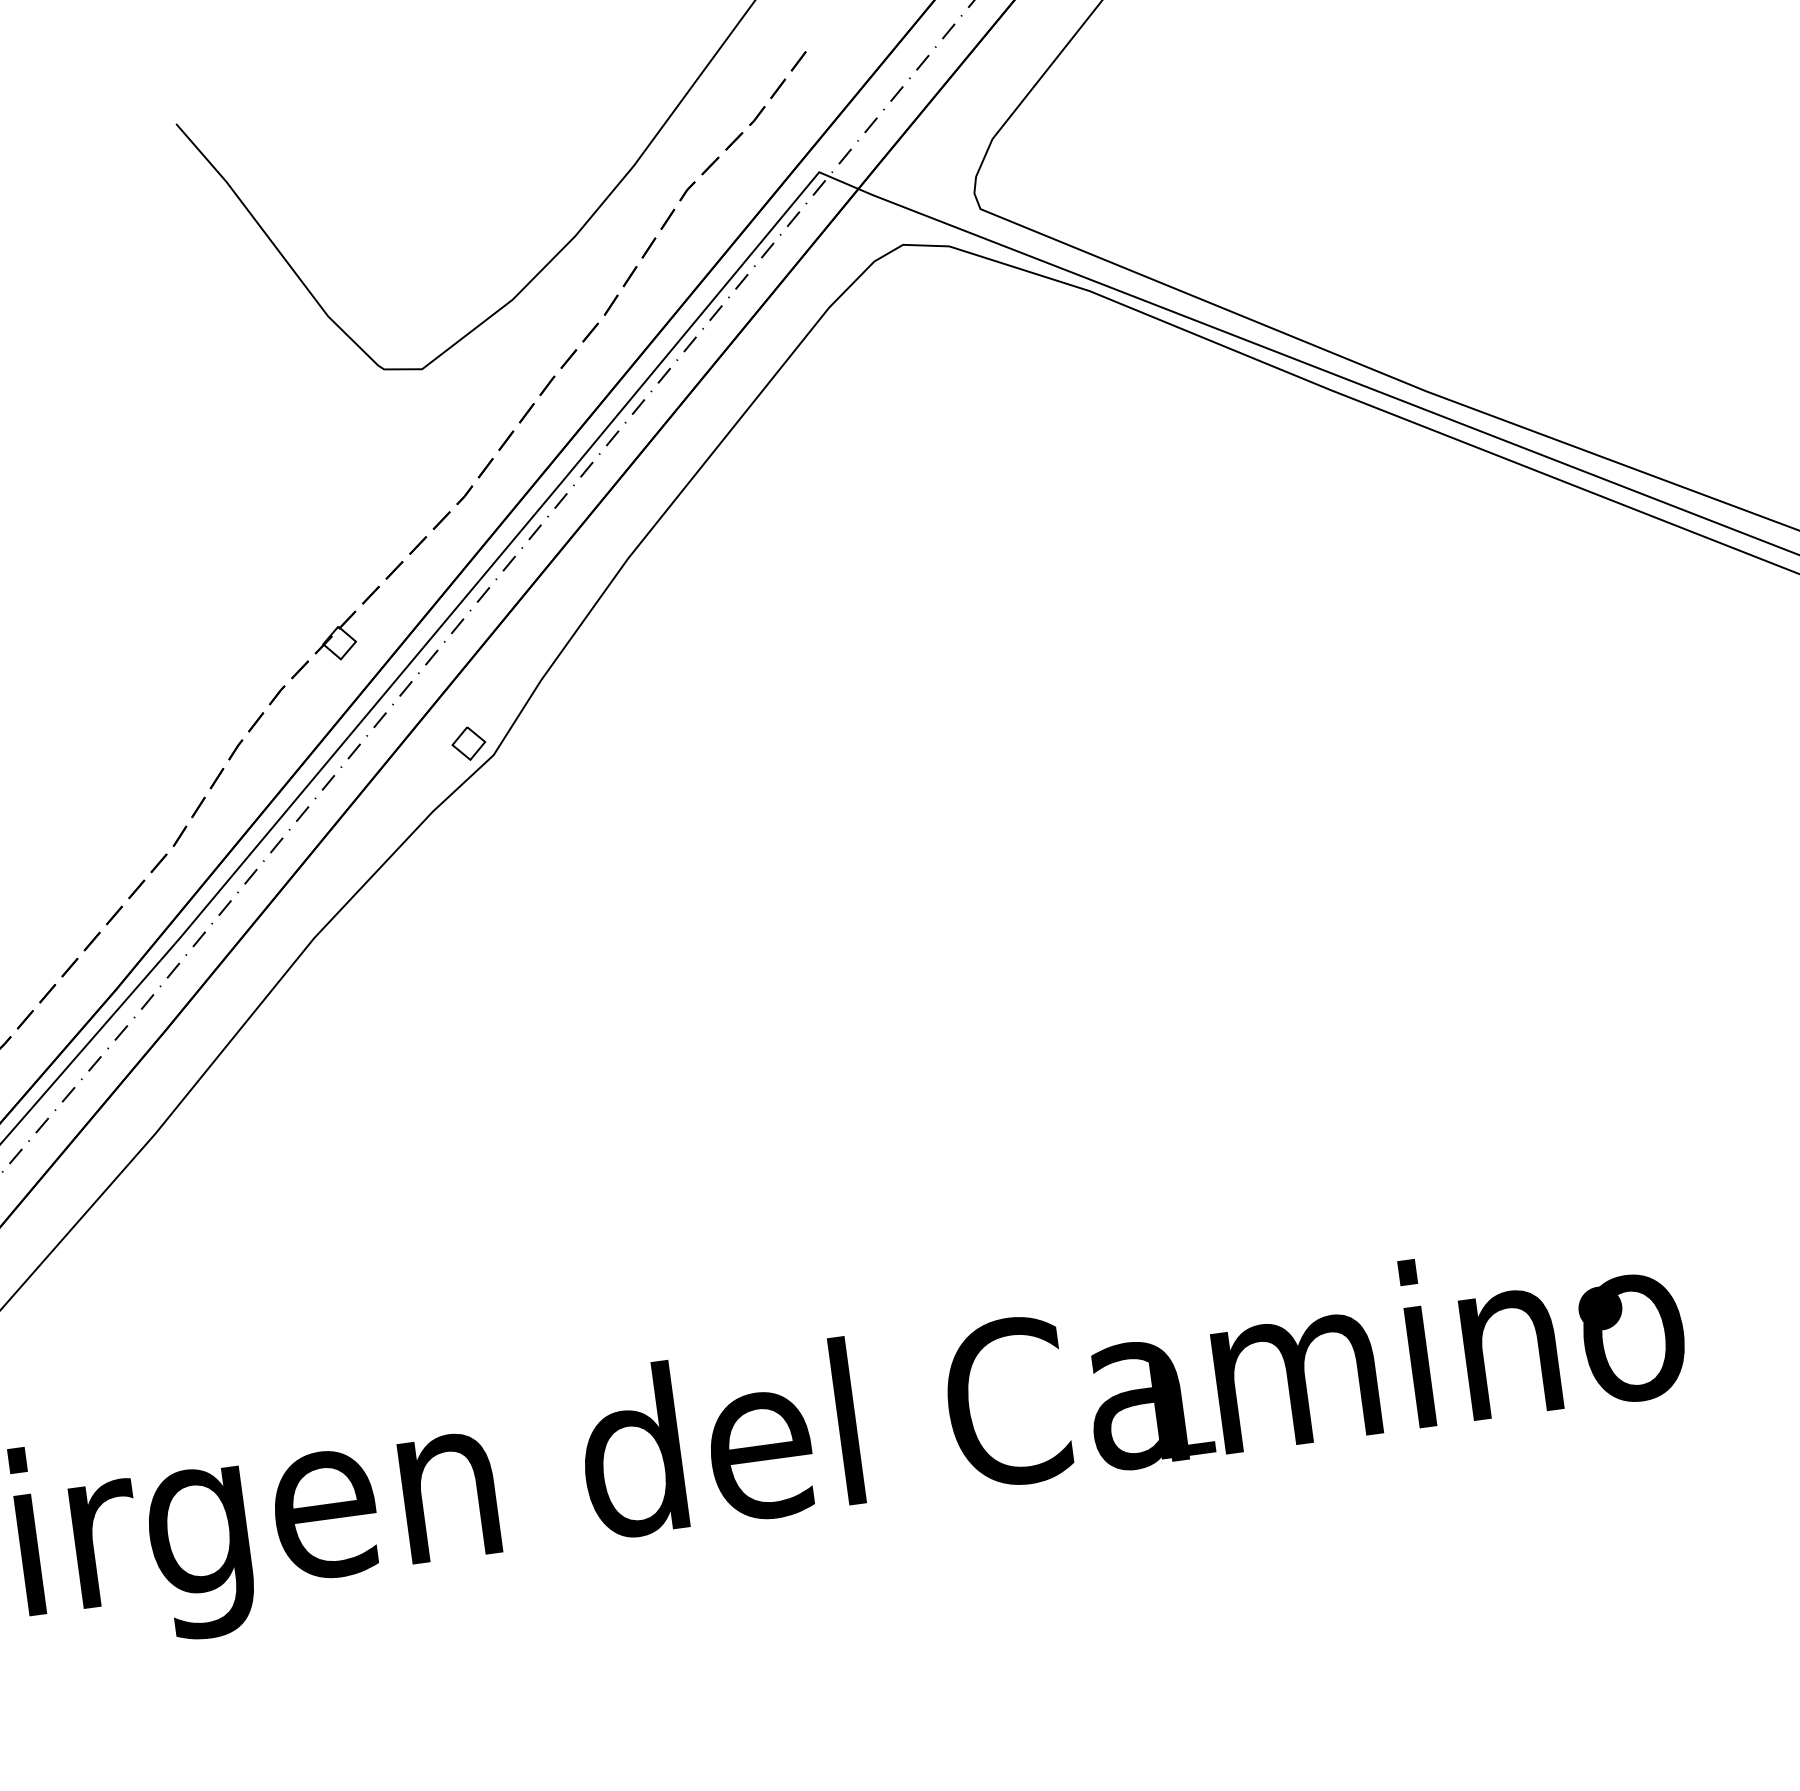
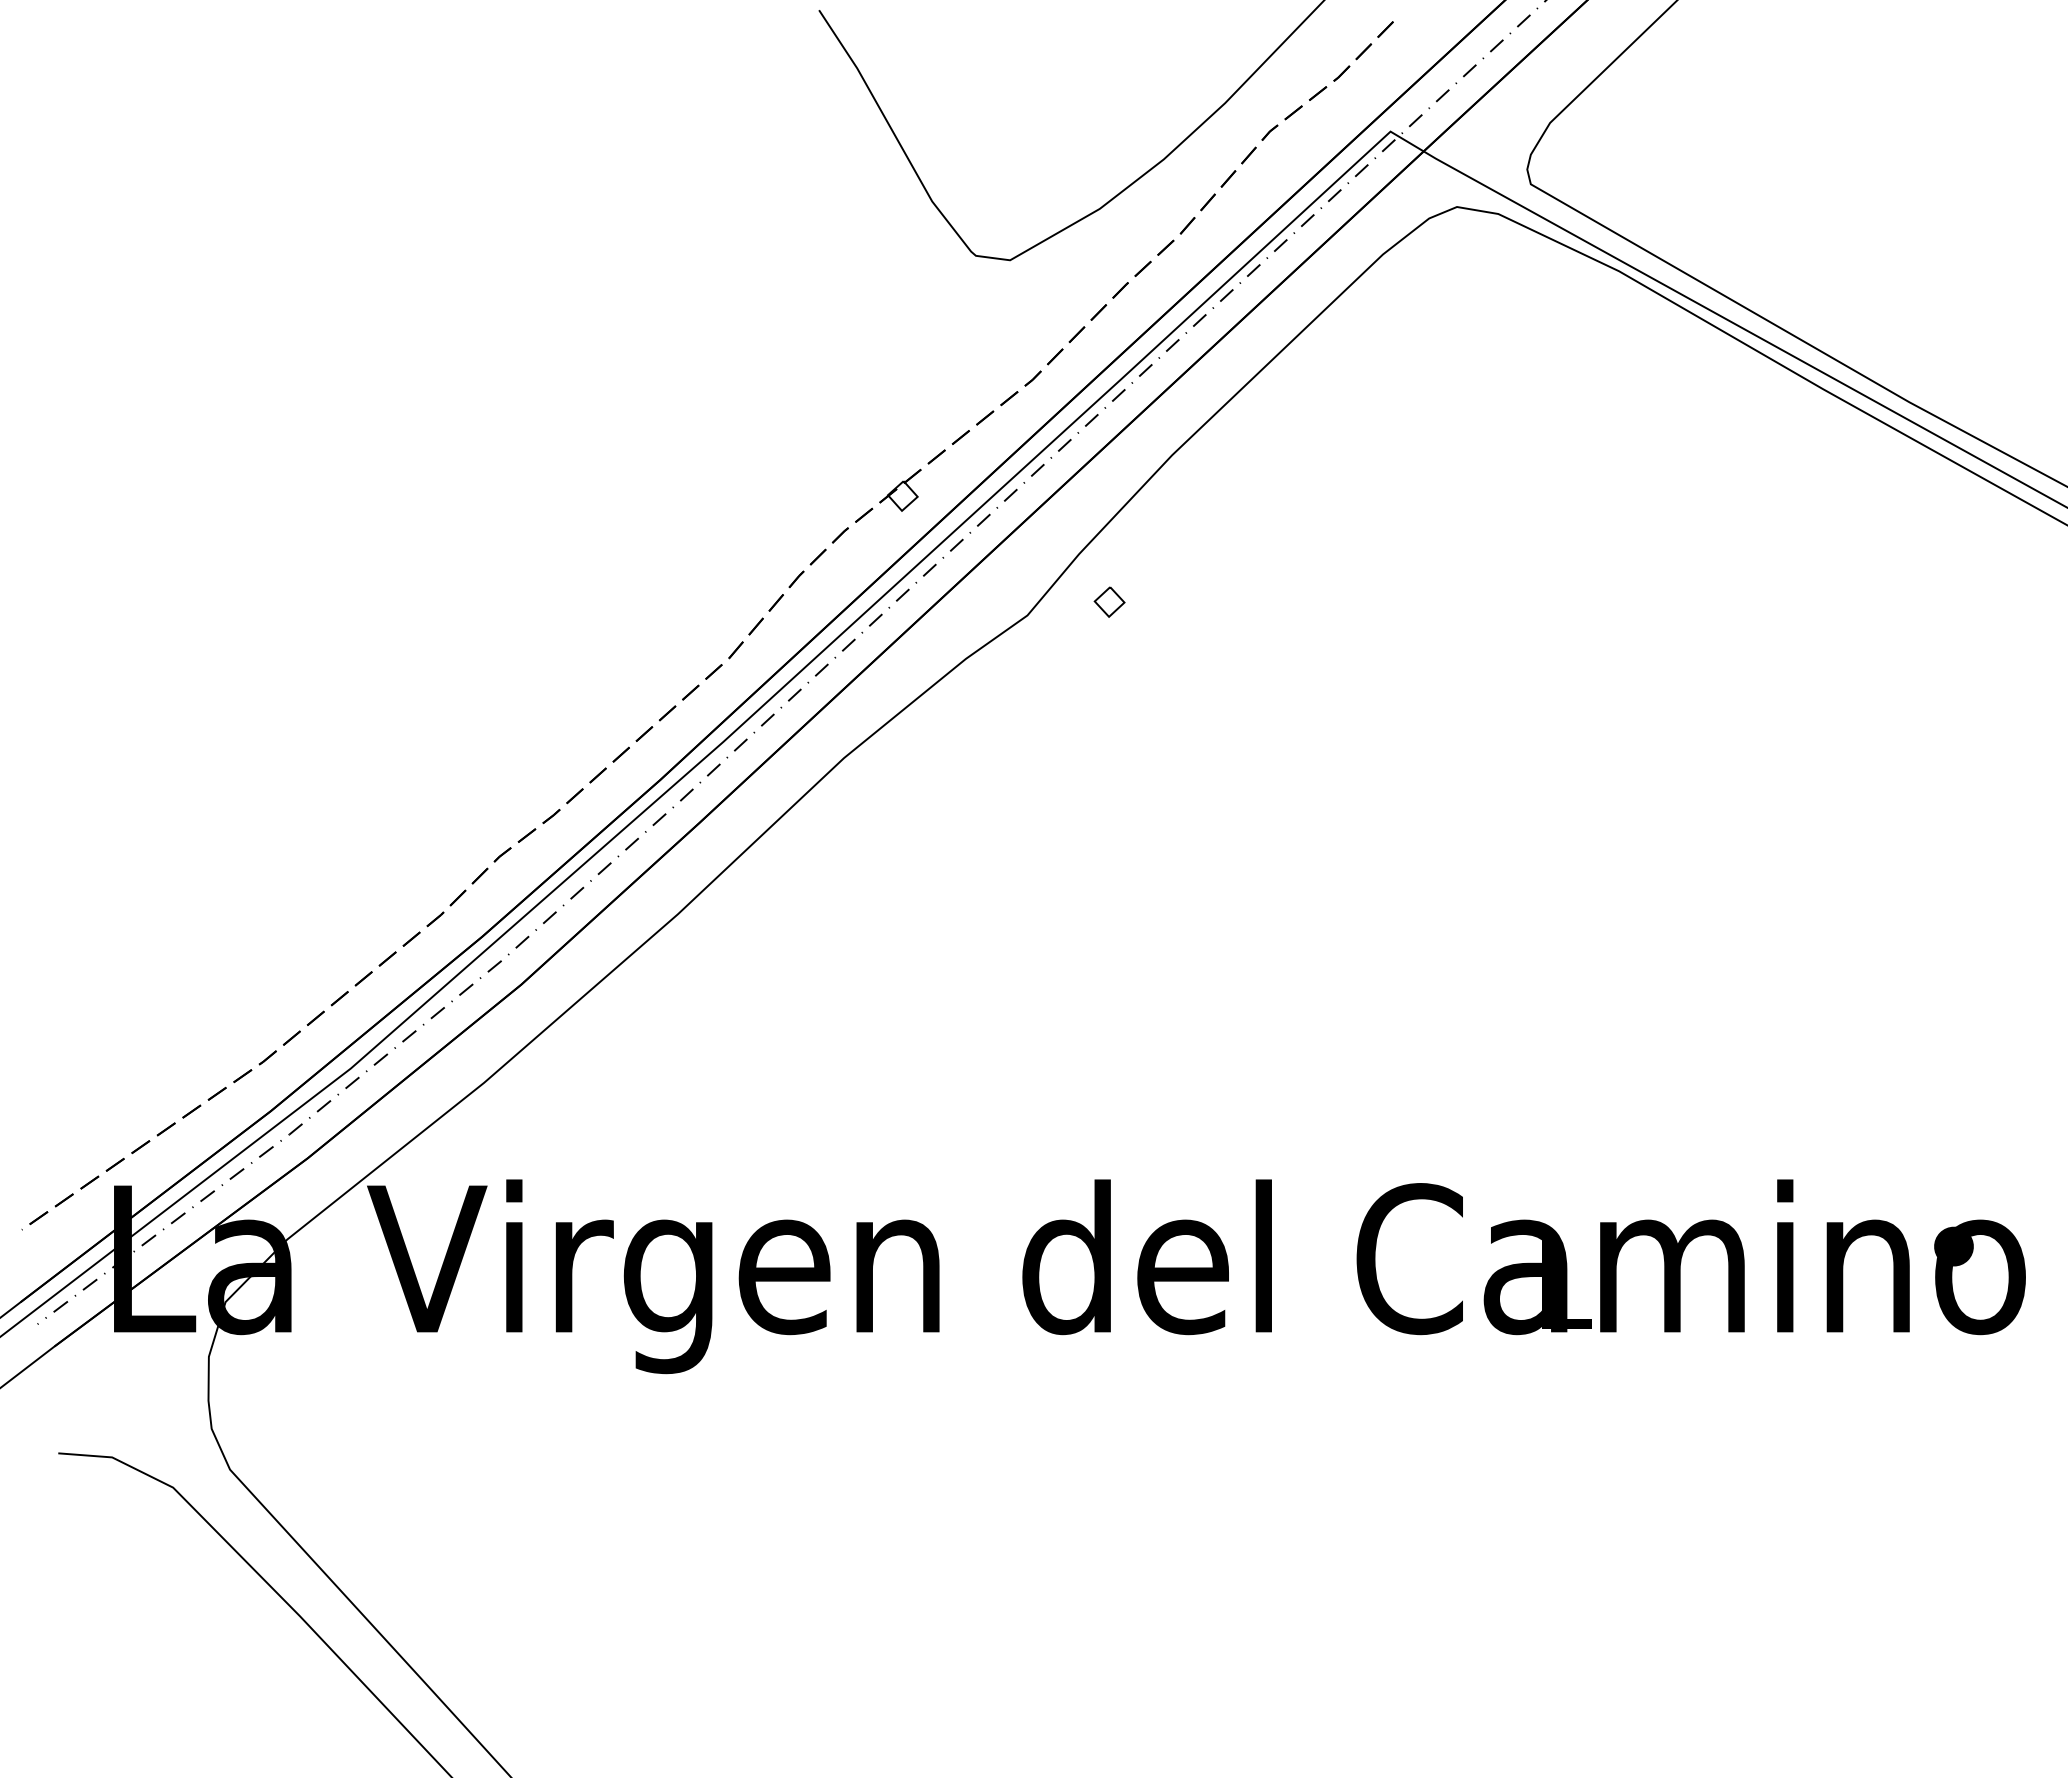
part: (468, 743) -> (1109, 601), moved

